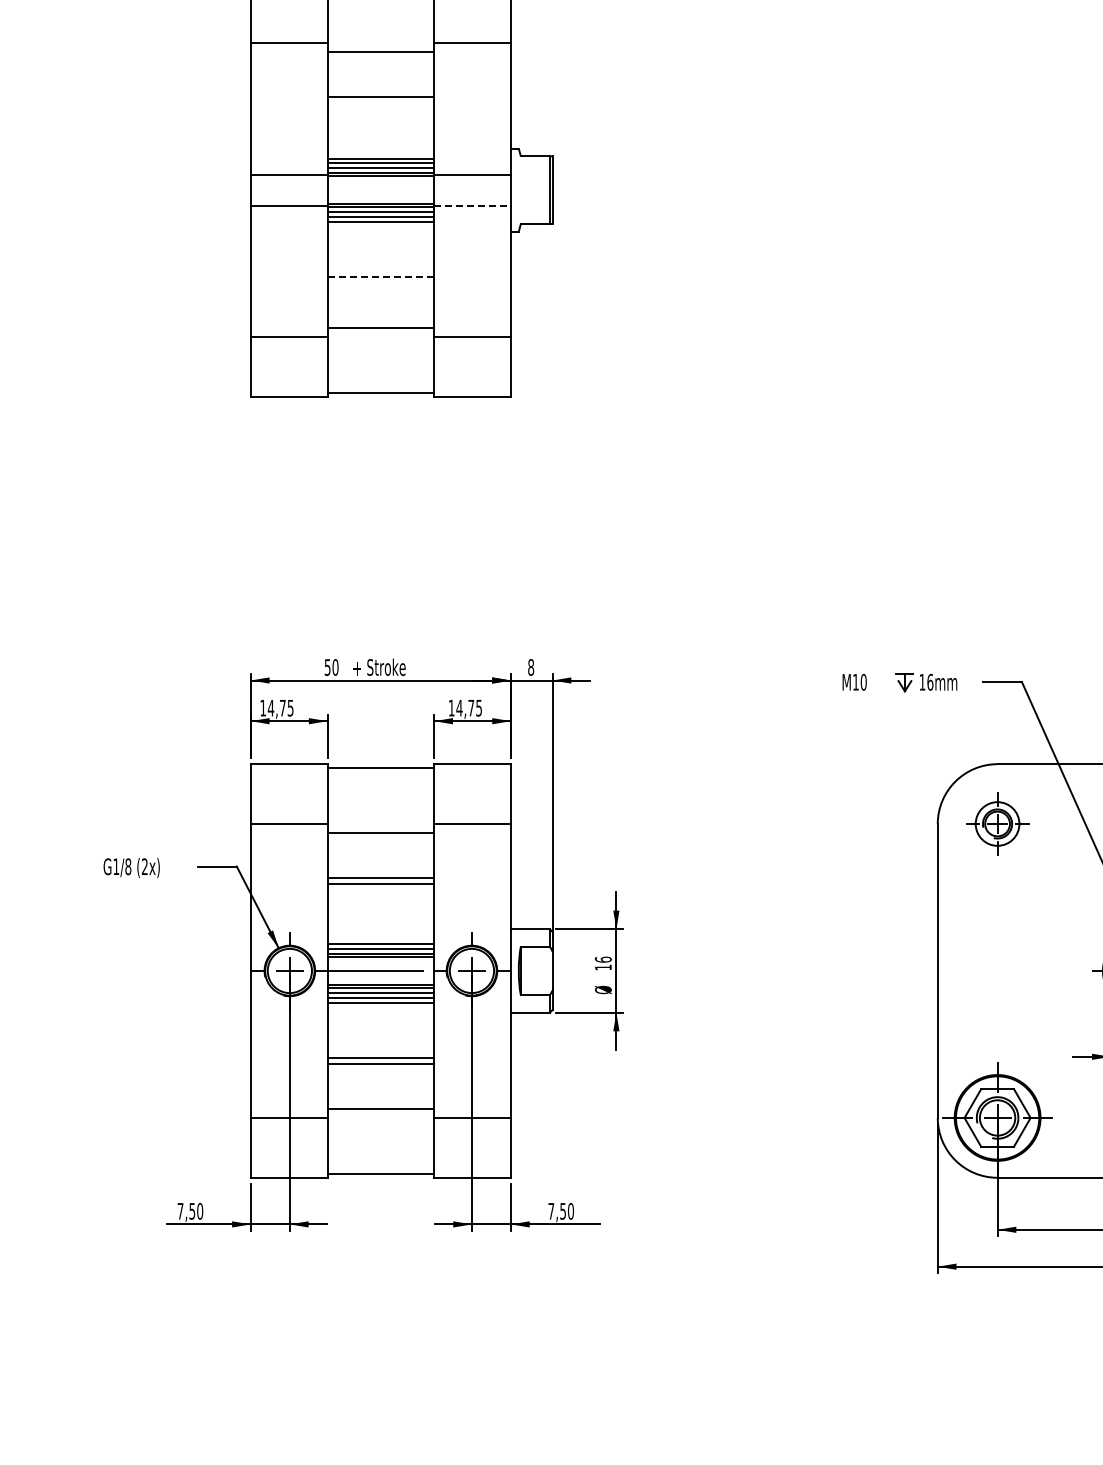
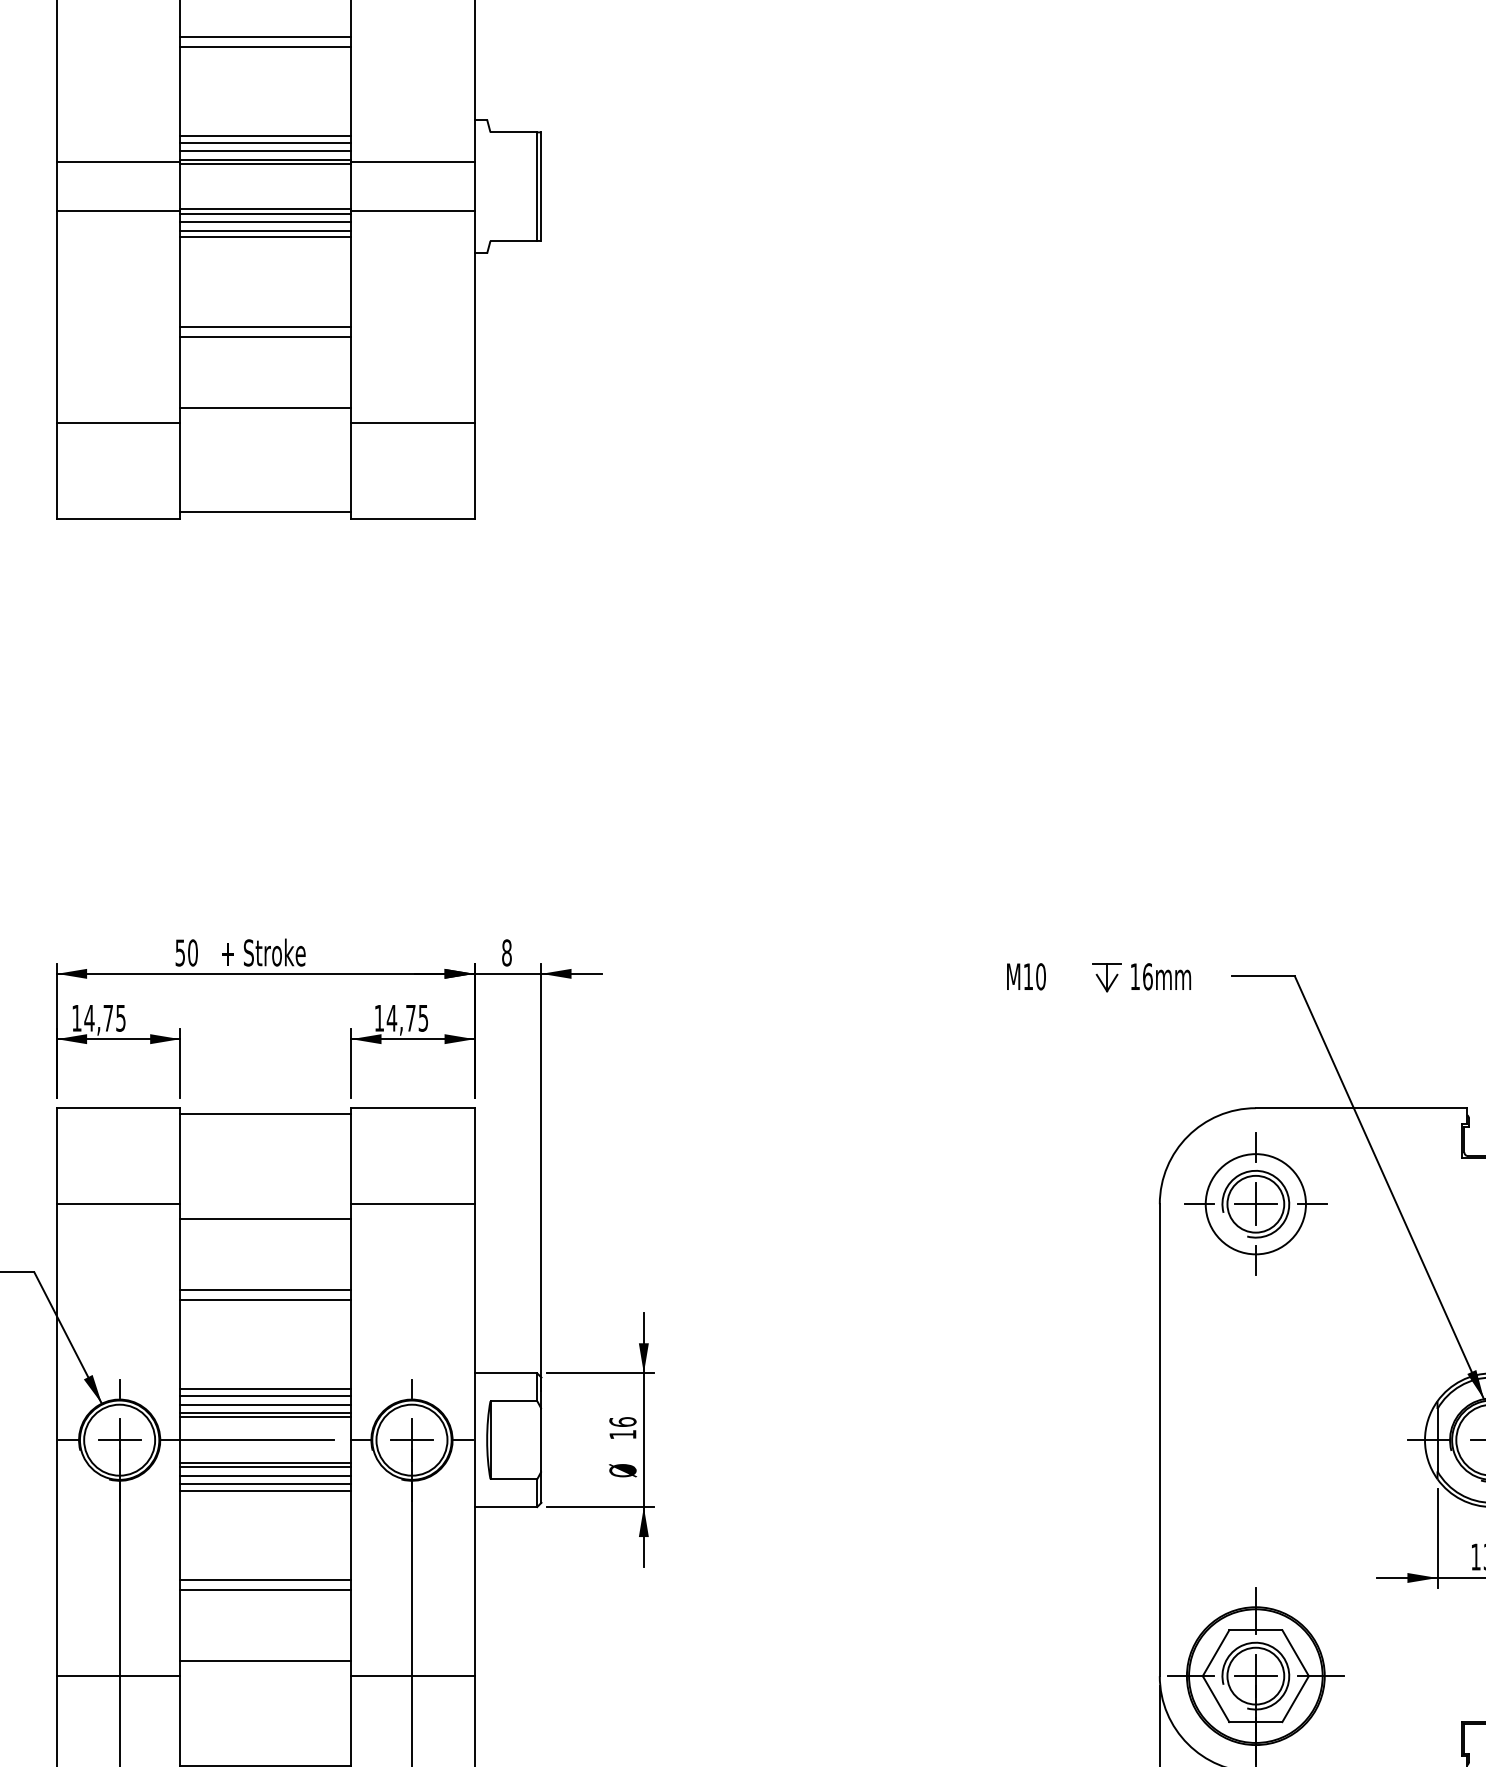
line: (380, 103) -> (265, 47), added
line: (473, 205) -> (414, 211), dashed -> solid
line: (381, 277) -> (266, 326), dashed -> solid
line: (380, 283) -> (265, 336), added
part: (997, 823) -> (1255, 1203), size x1.43
line: (380, 939) -> (265, 1389), added

